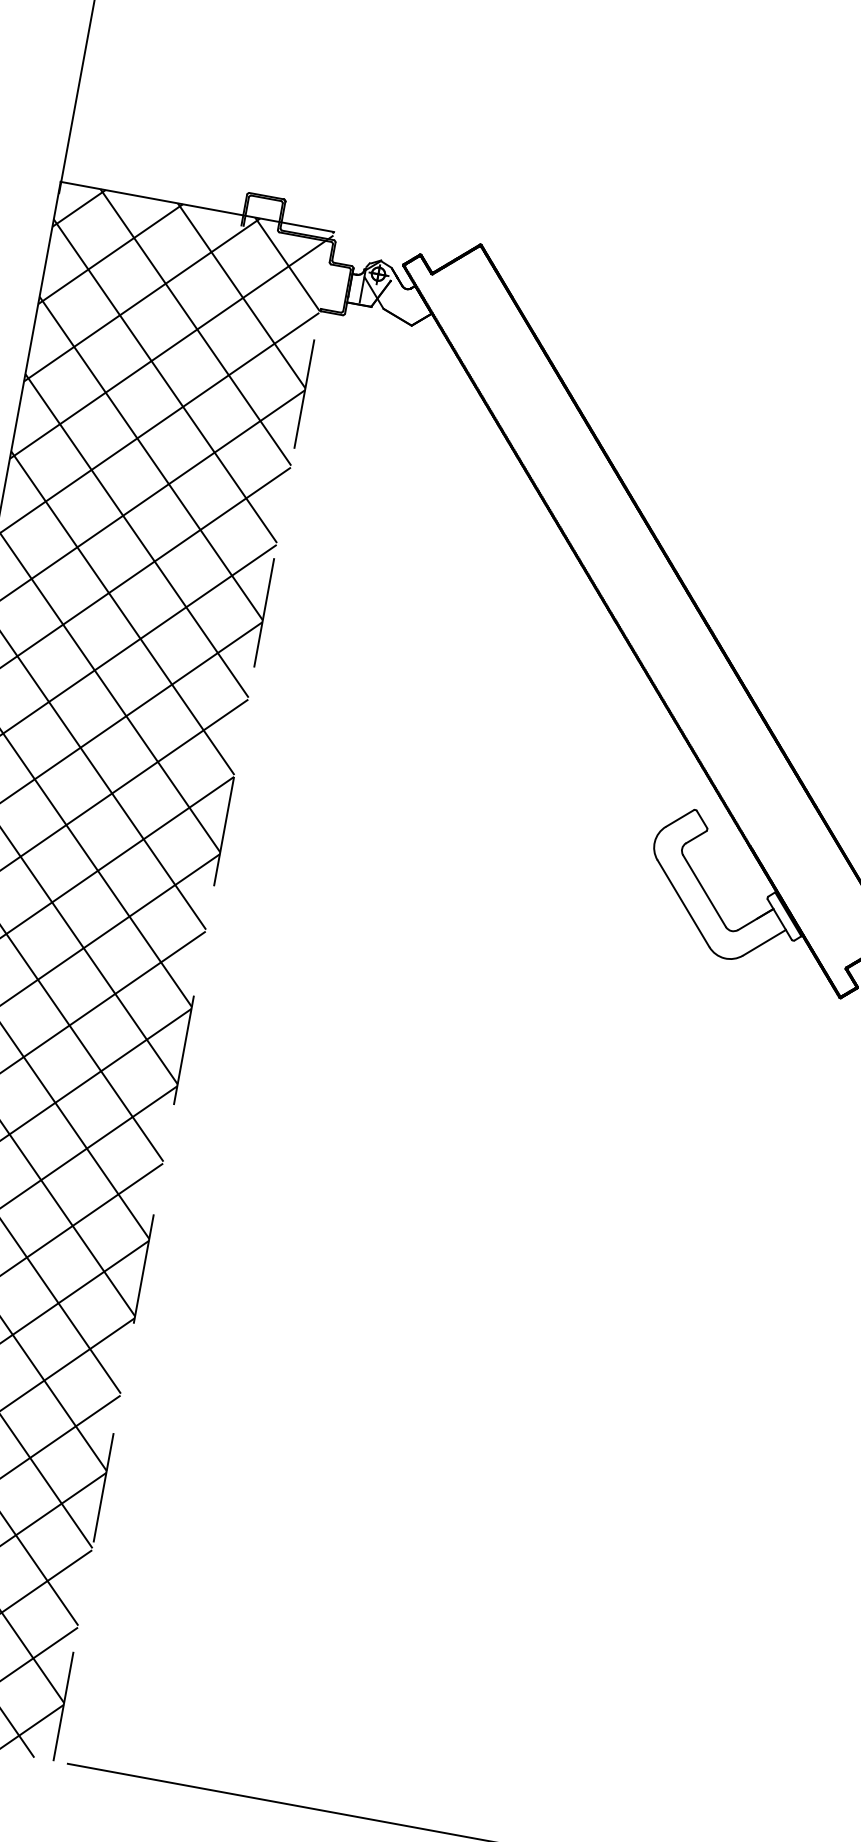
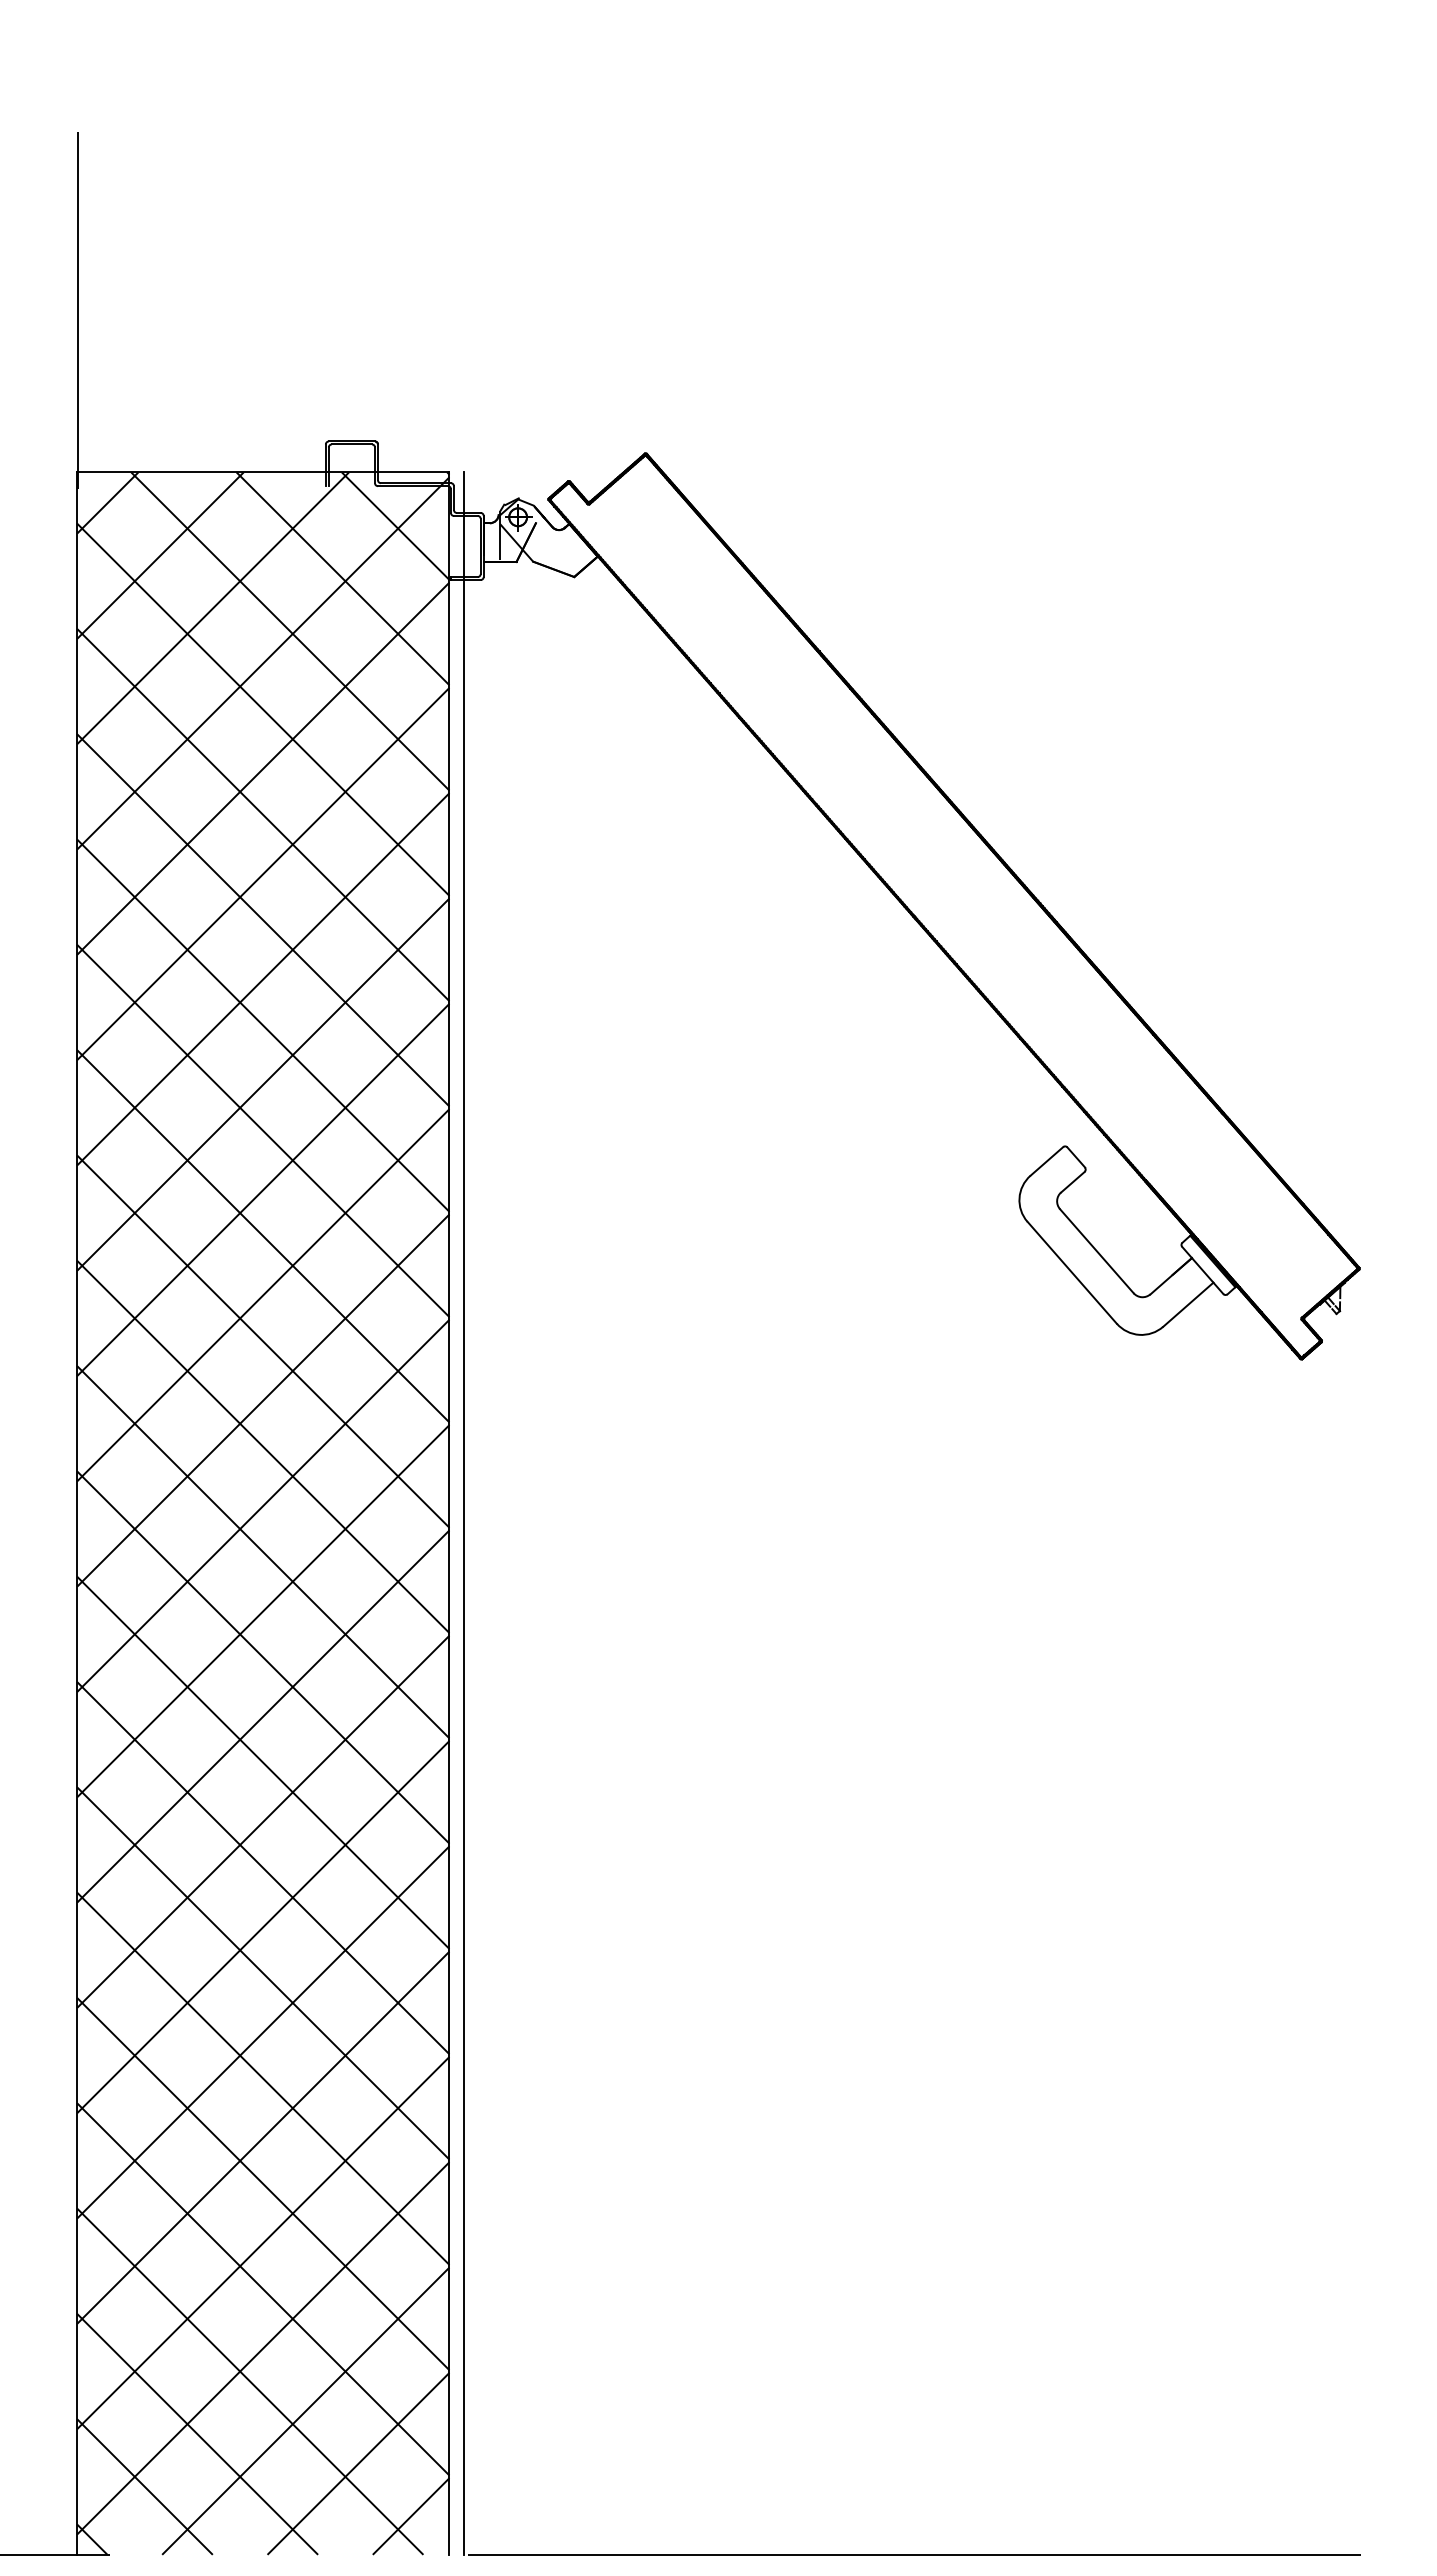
line: (193, 996) -> (449, 1513), dashed -> solid
line: (204, 998) -> (464, 1513), added

